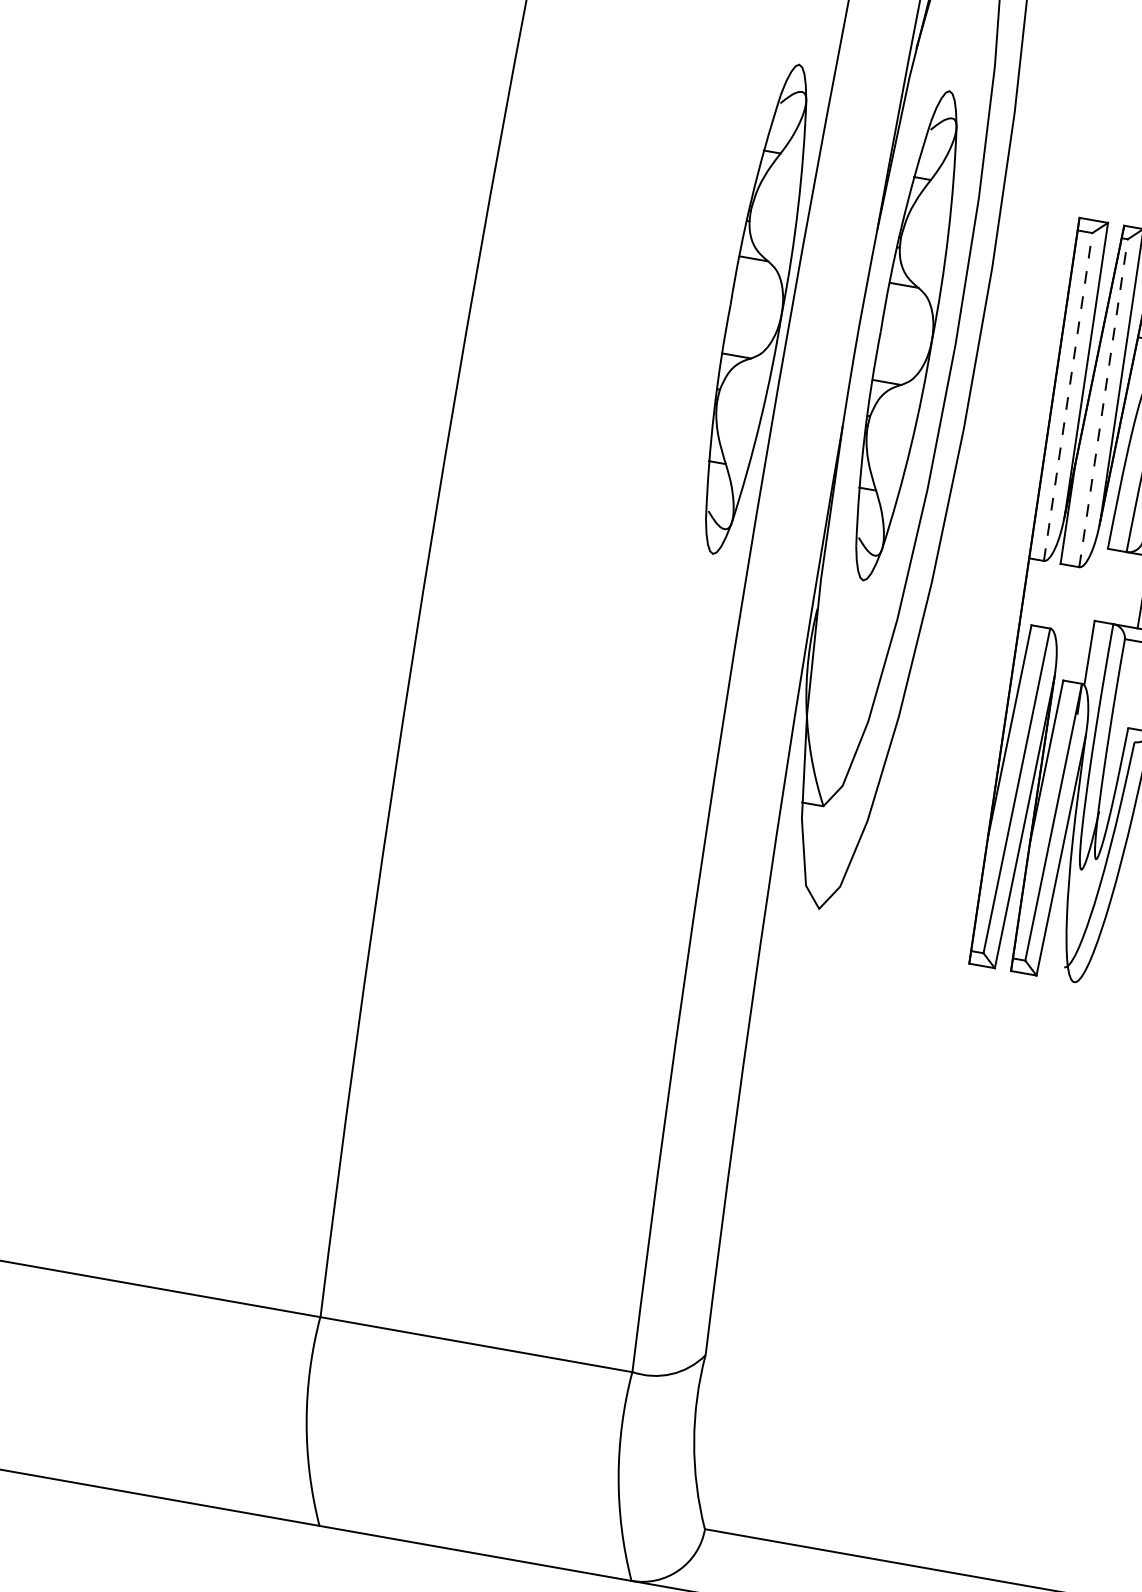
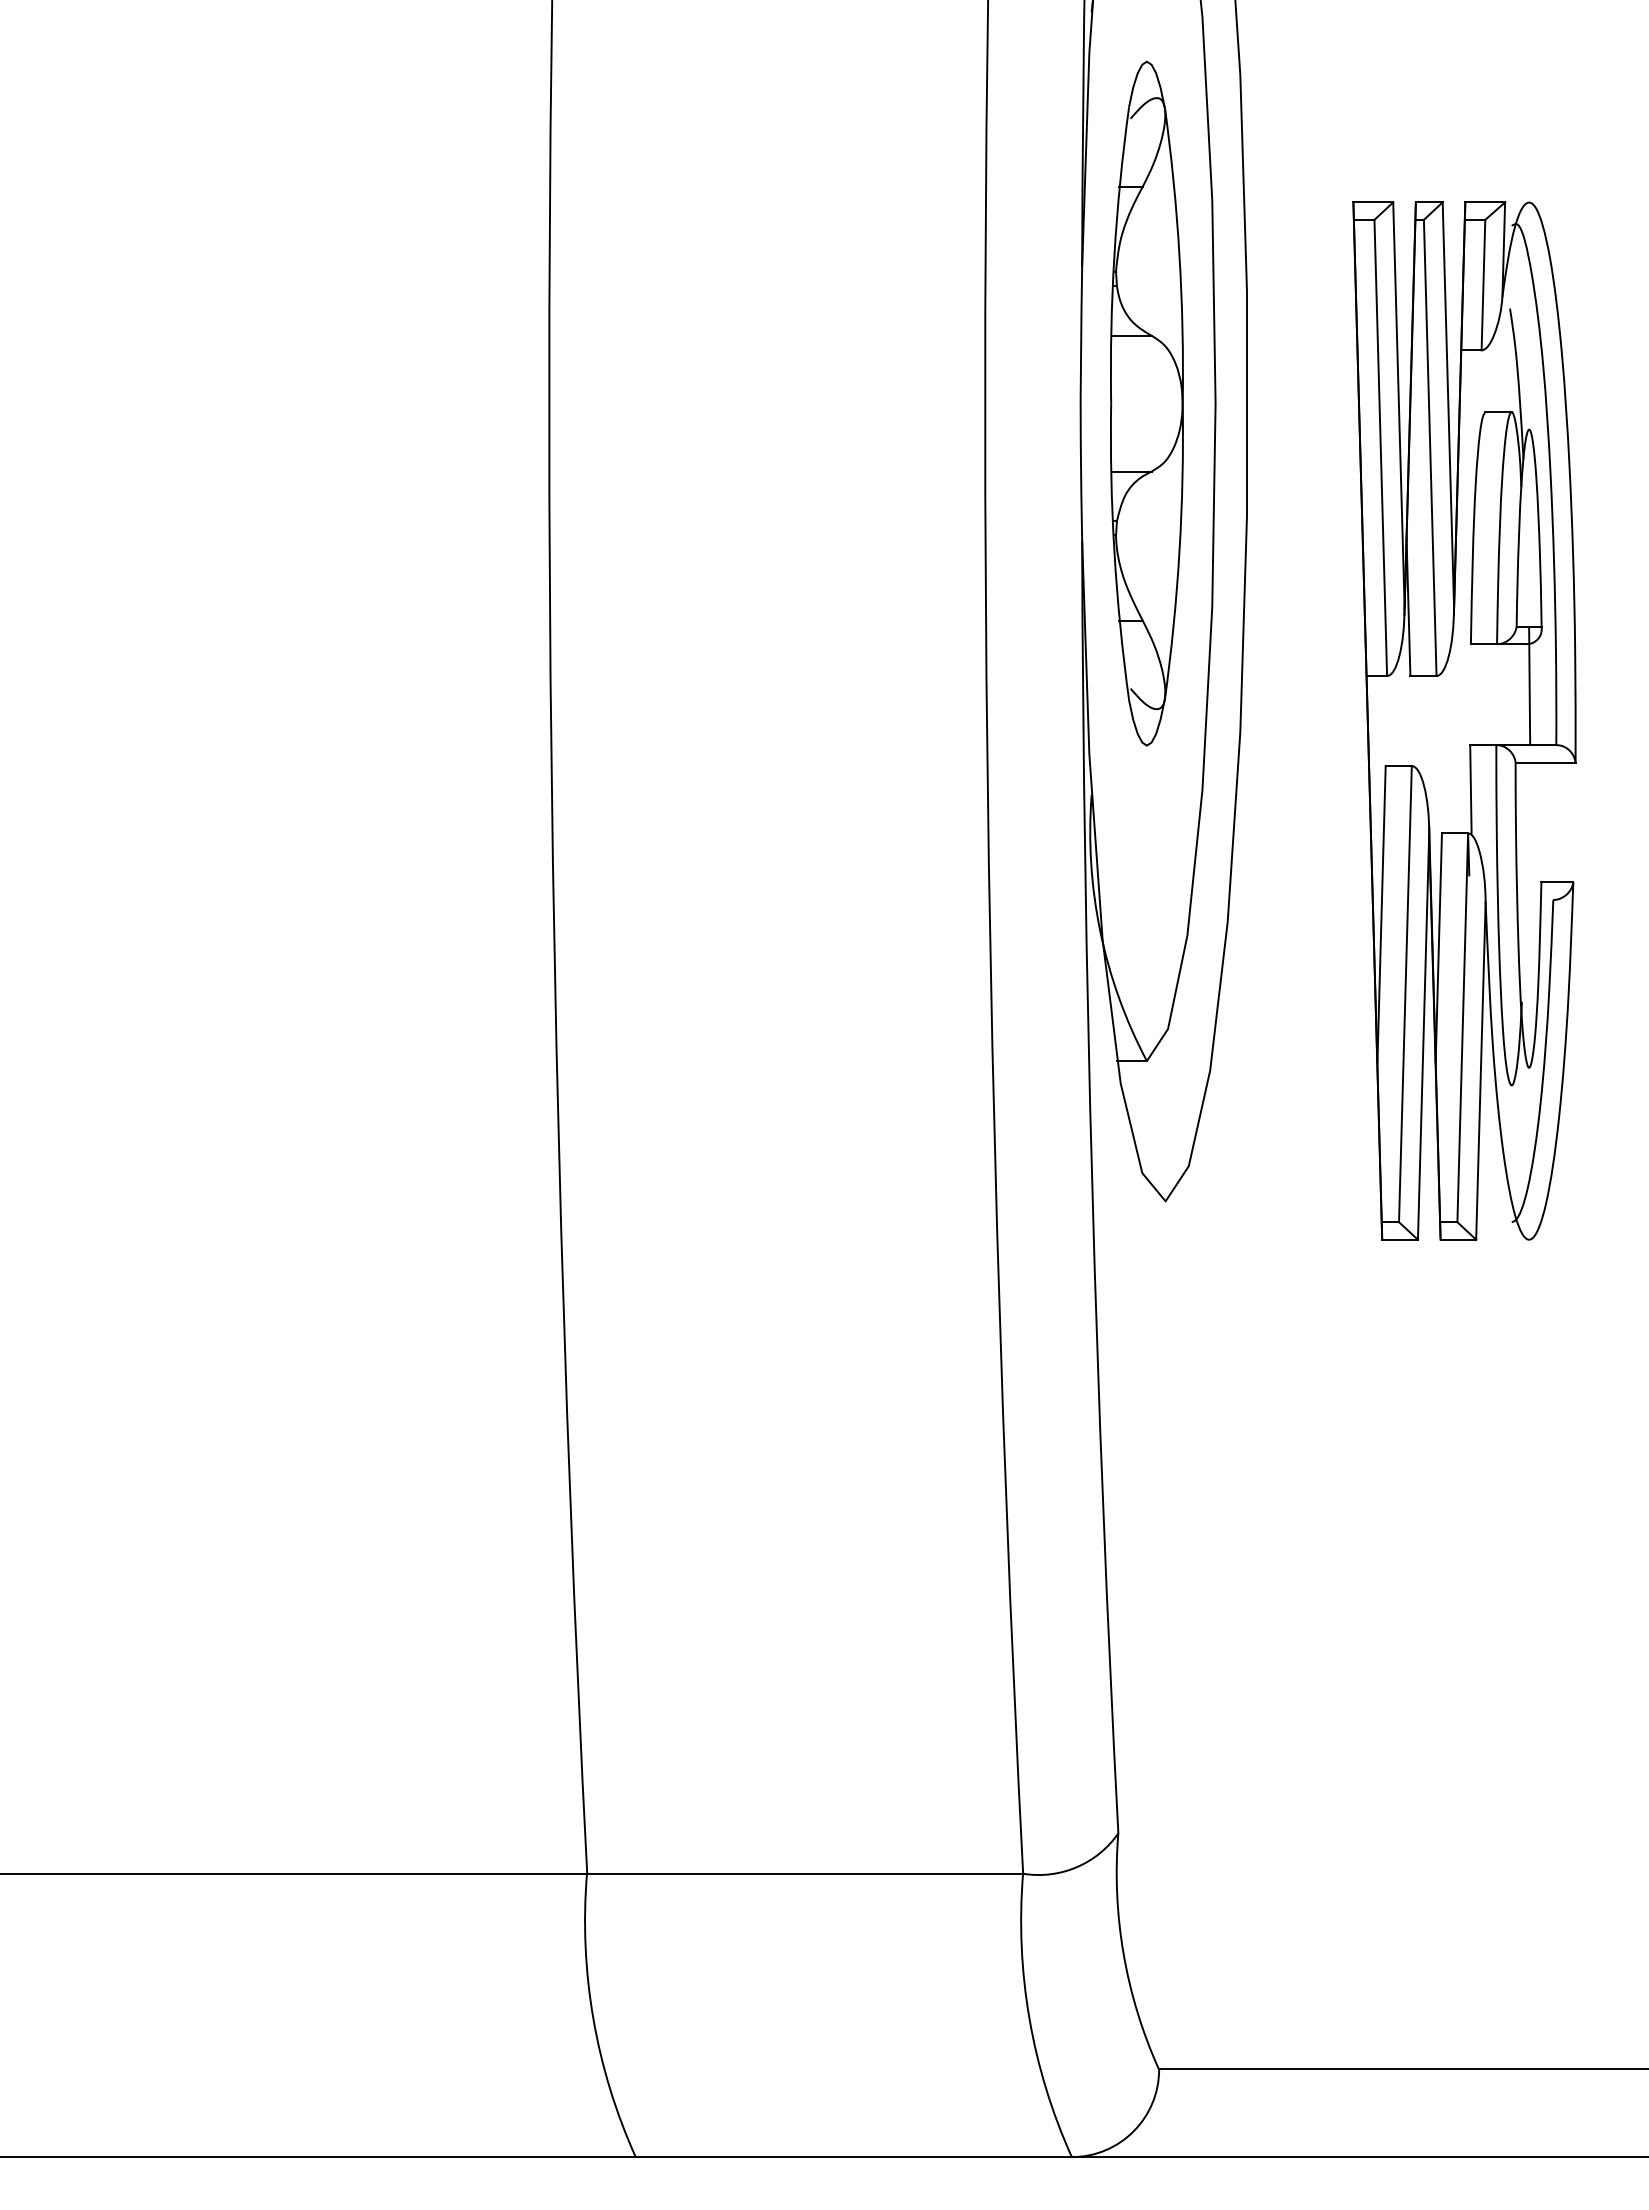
part: (755, 309) -> (936, 403), removed
line: (1068, 396) -> (1380, 447), dashed -> solid
line: (1103, 402) -> (1430, 447), dashed -> solid

